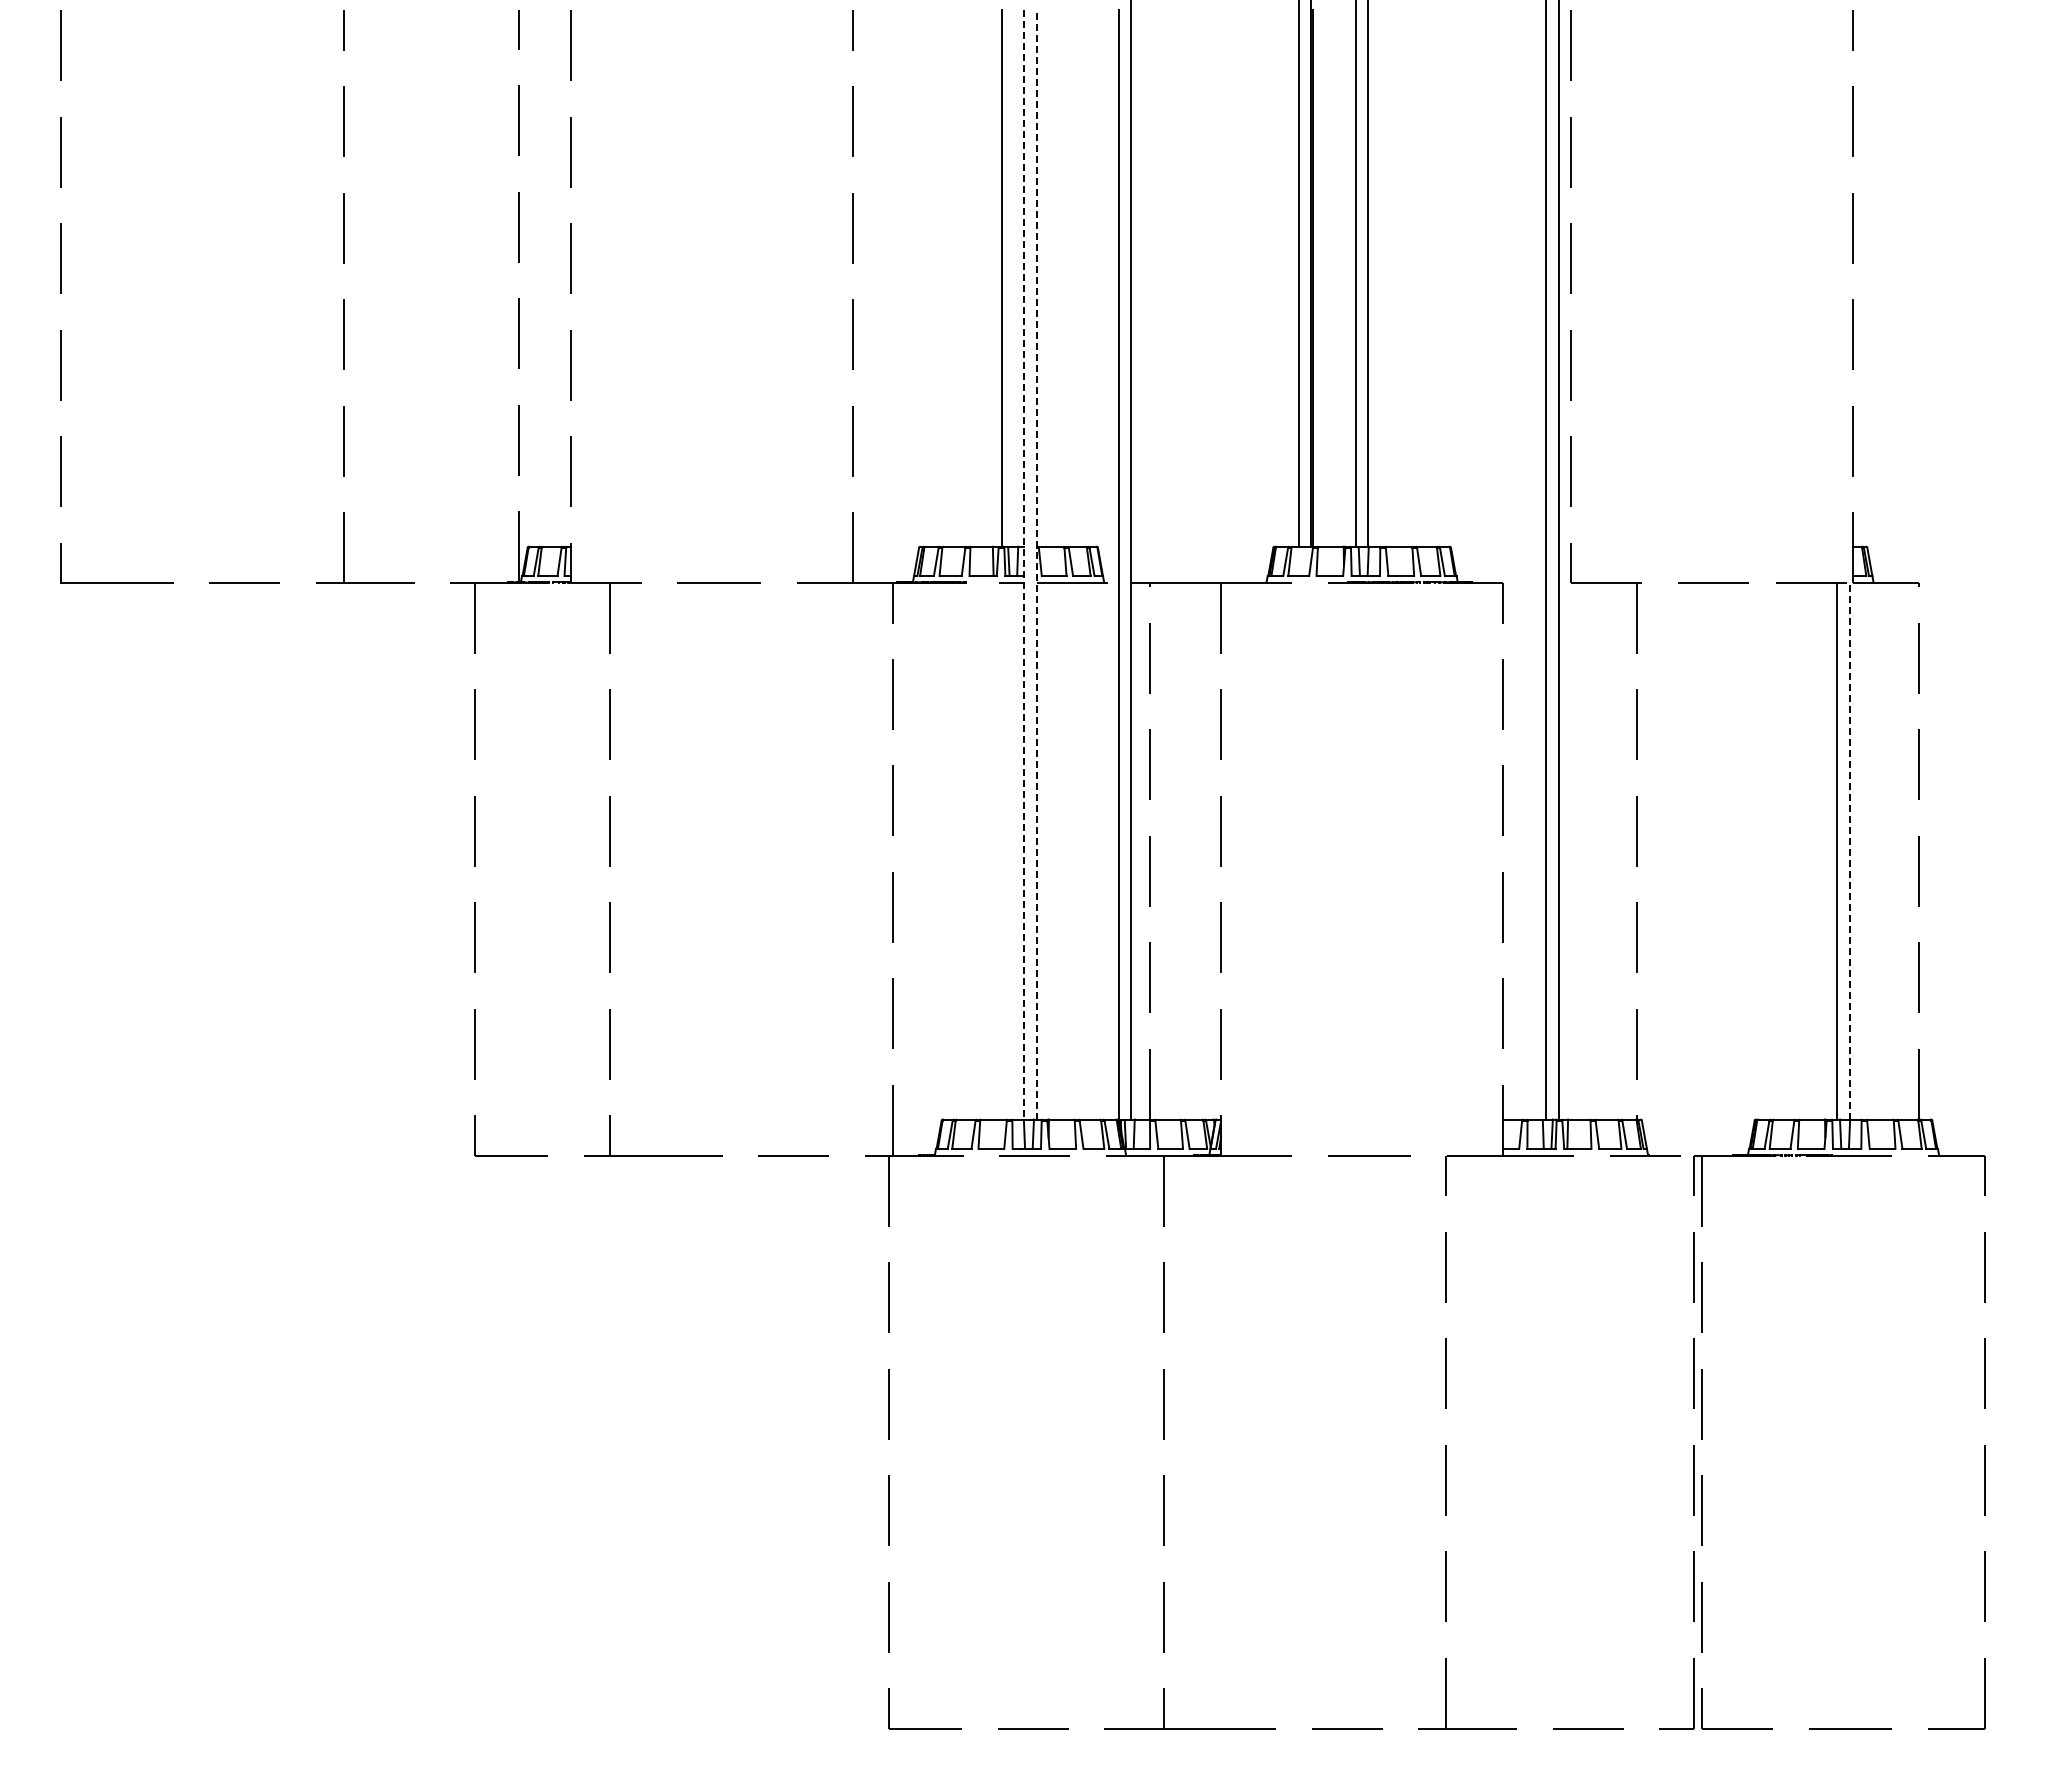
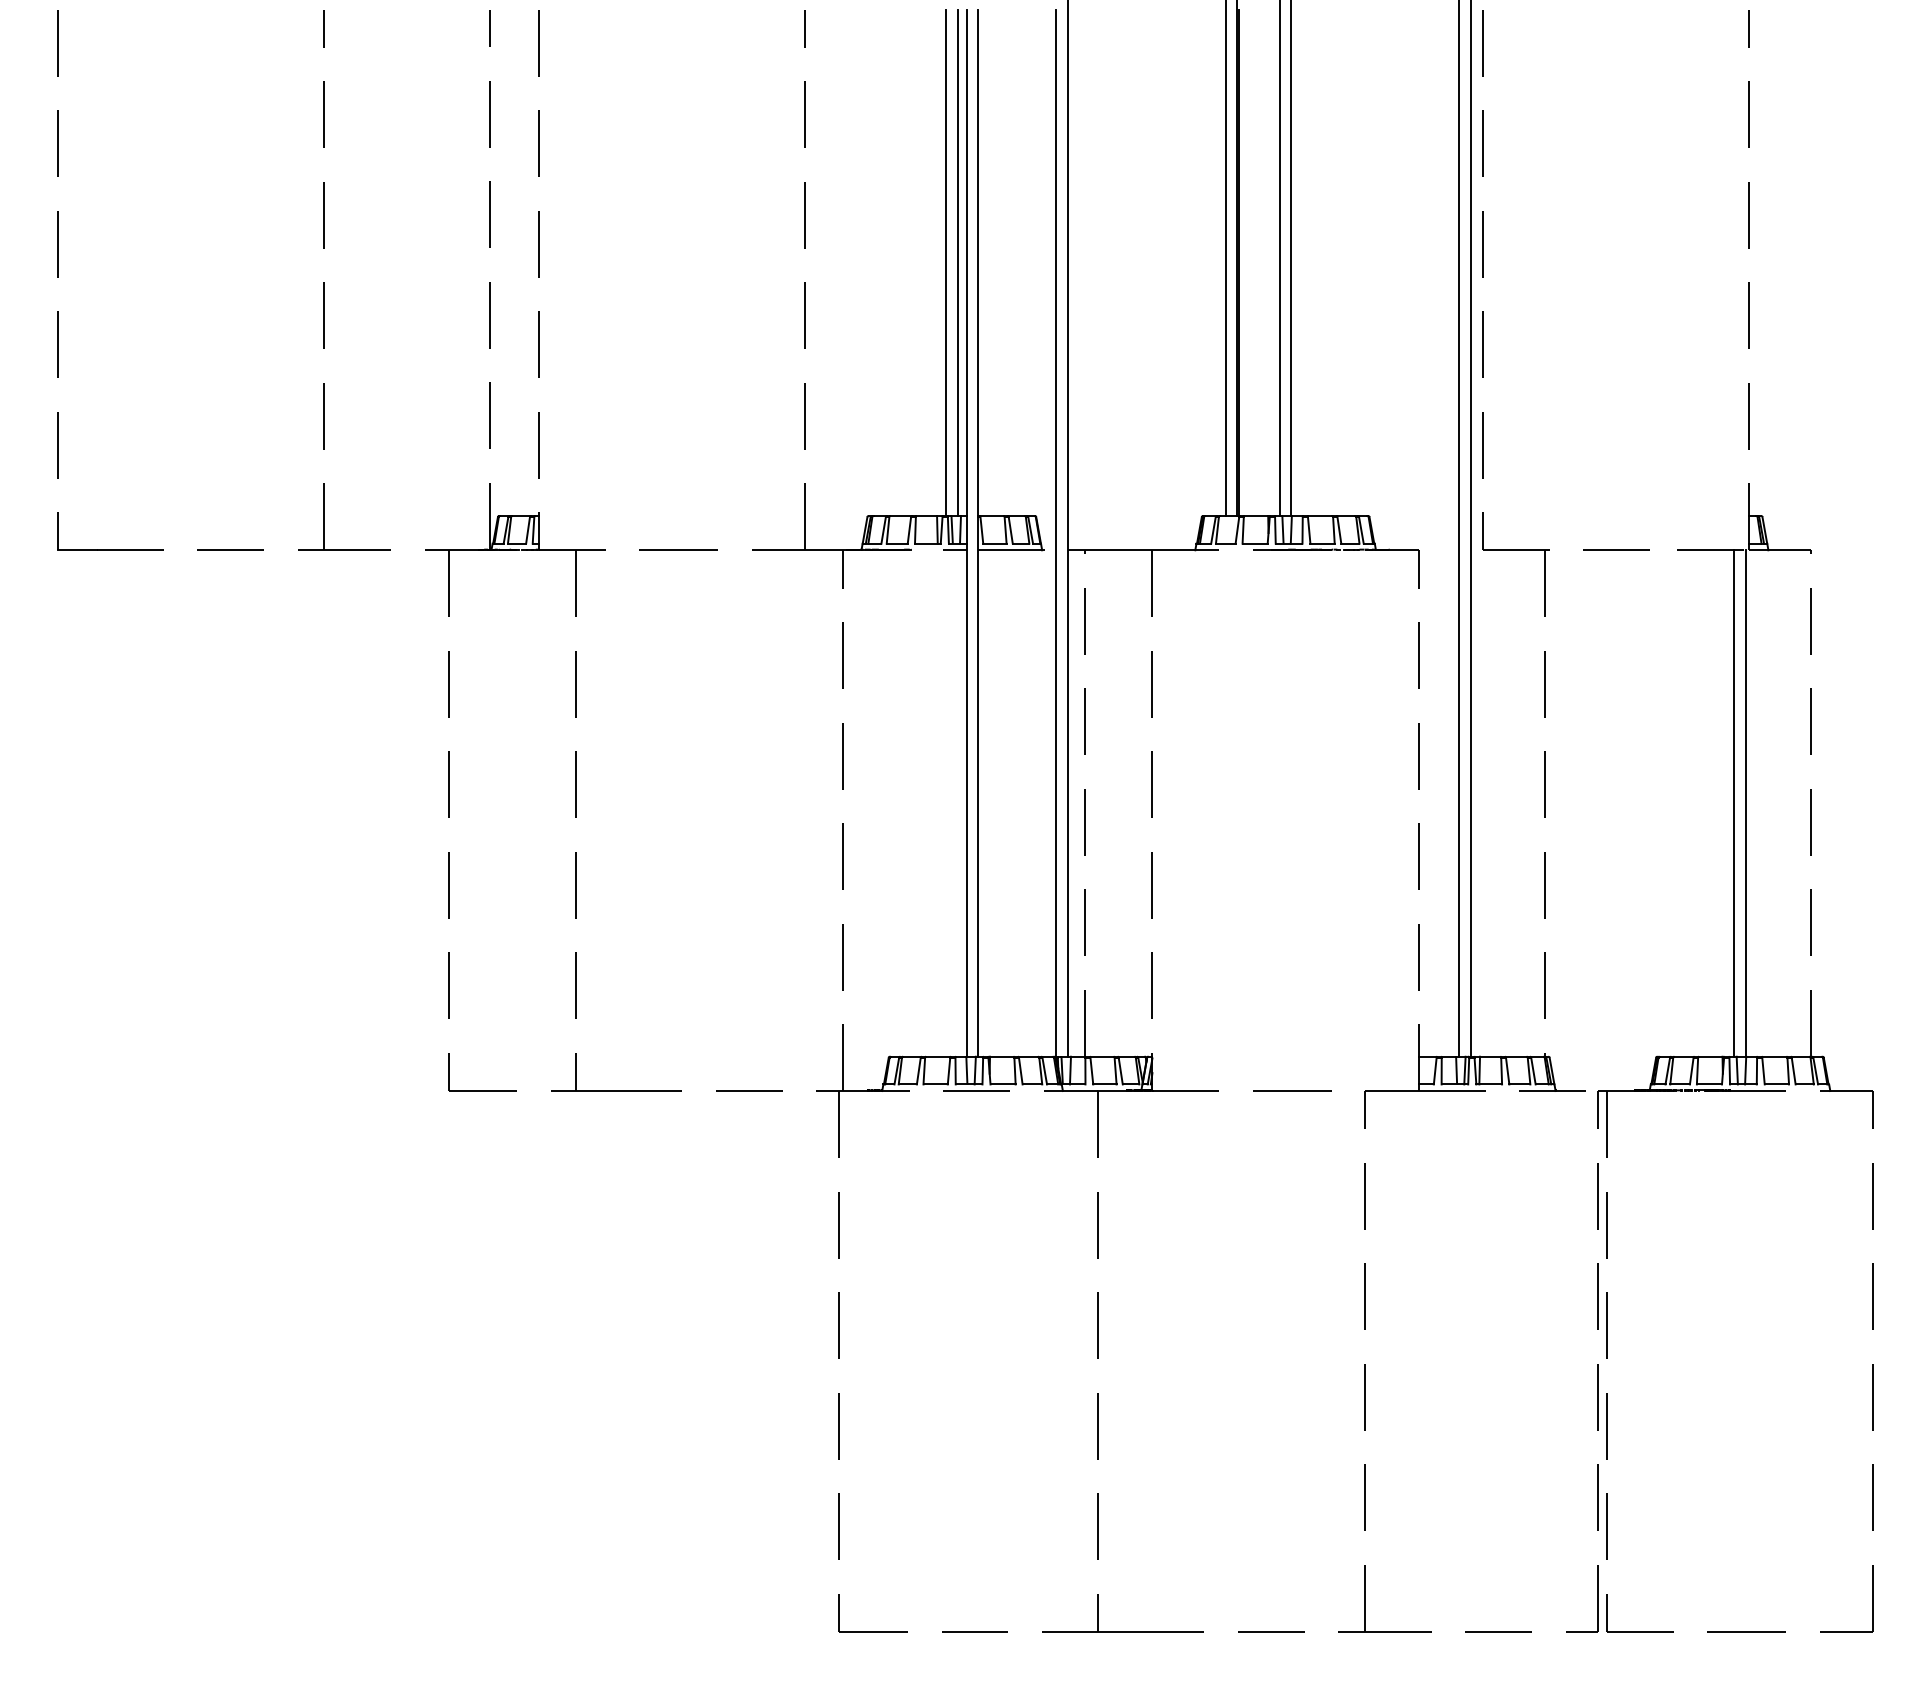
line: (1014, 278) -> (957, 262), added
line: (1024, 564) -> (966, 532), dashed -> solid
line: (1036, 564) -> (978, 532), dashed -> solid
line: (1849, 850) -> (1745, 802), dashed -> solid

